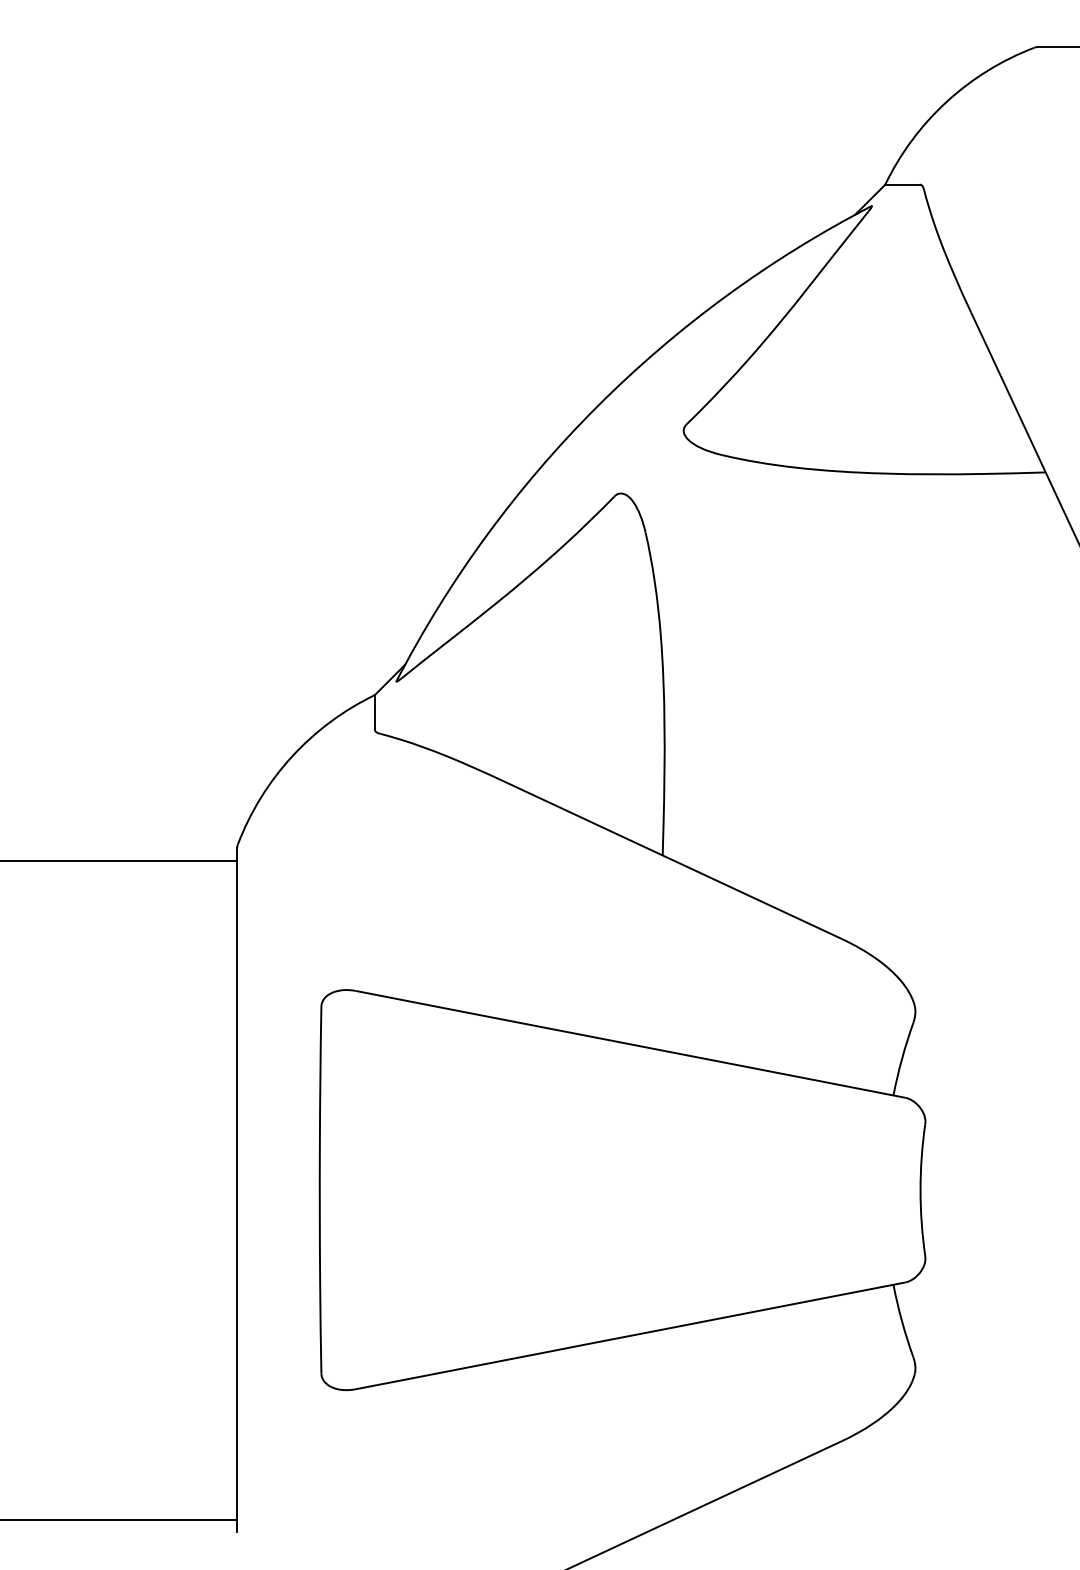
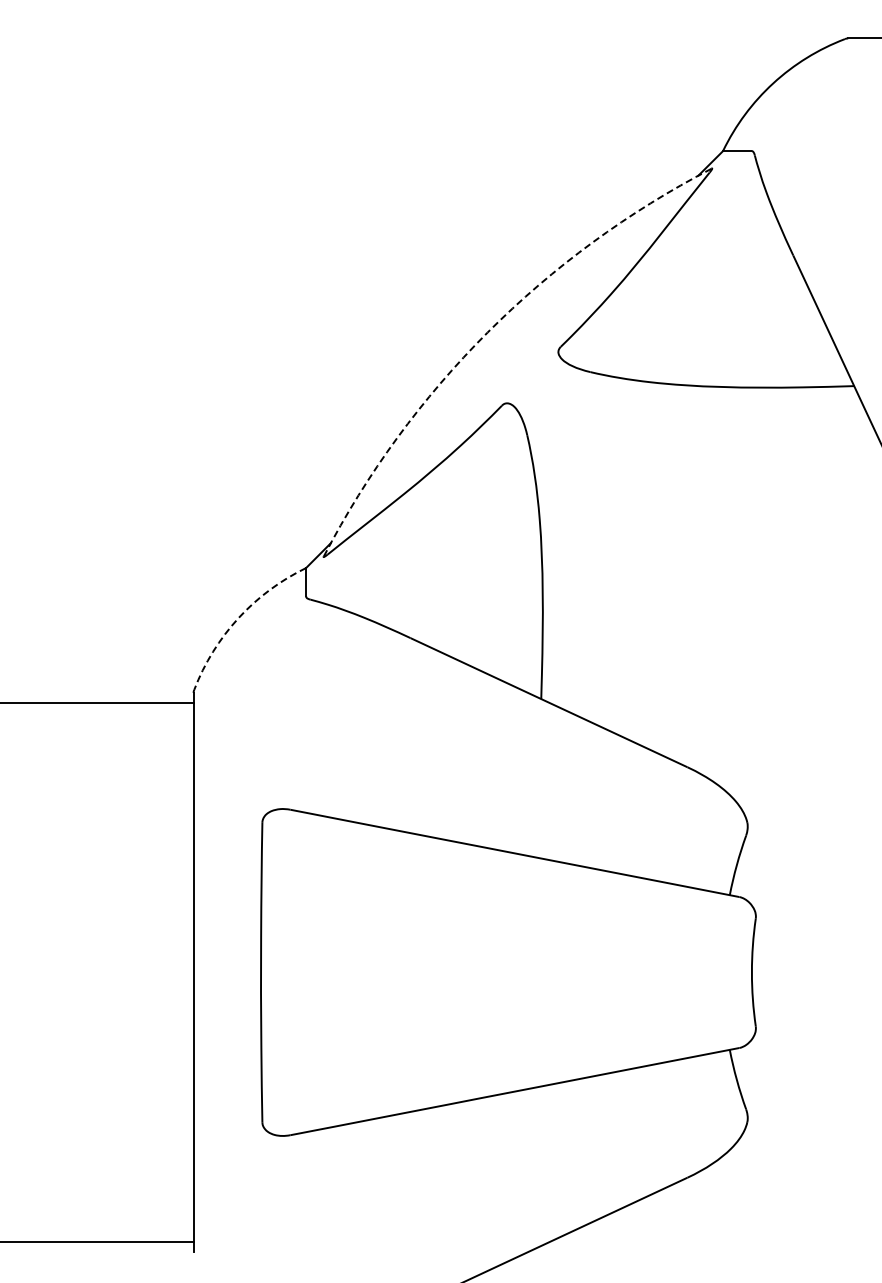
arc: (596, 406) -> (487, 332), solid -> dashed
arc: (292, 756) -> (238, 618), solid -> dashed

